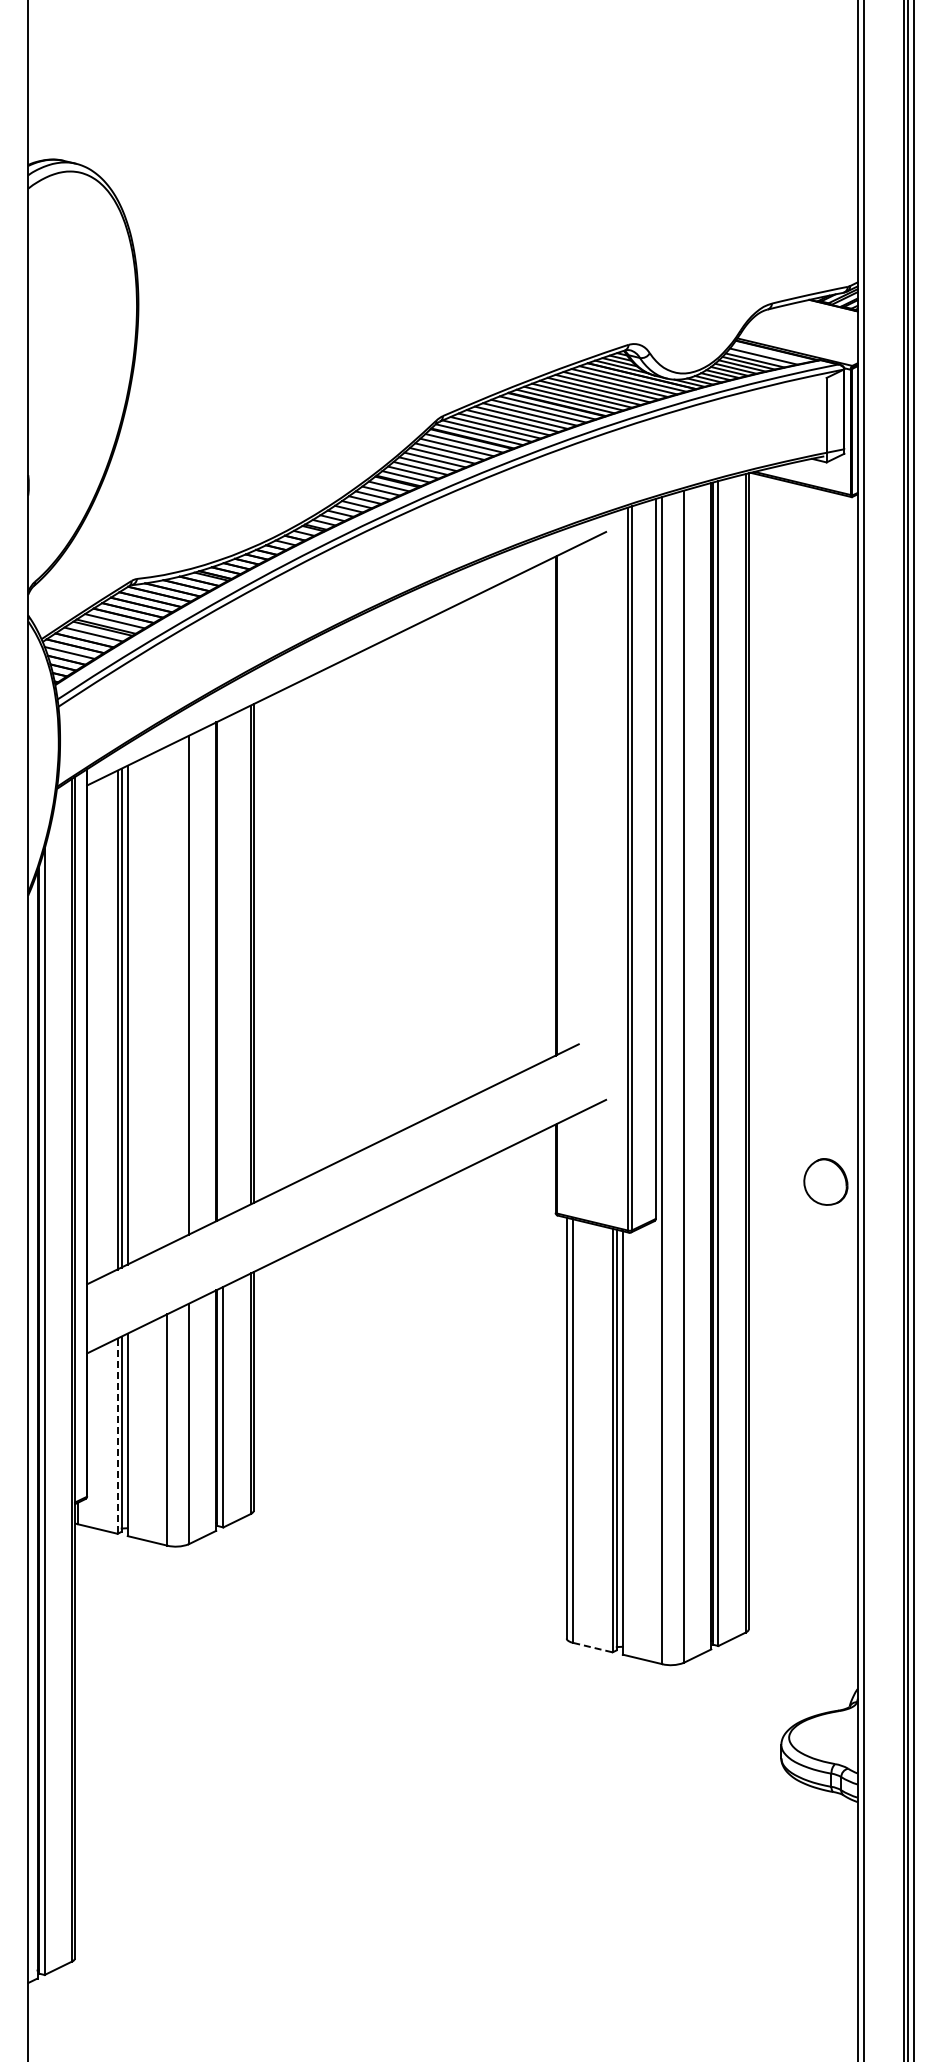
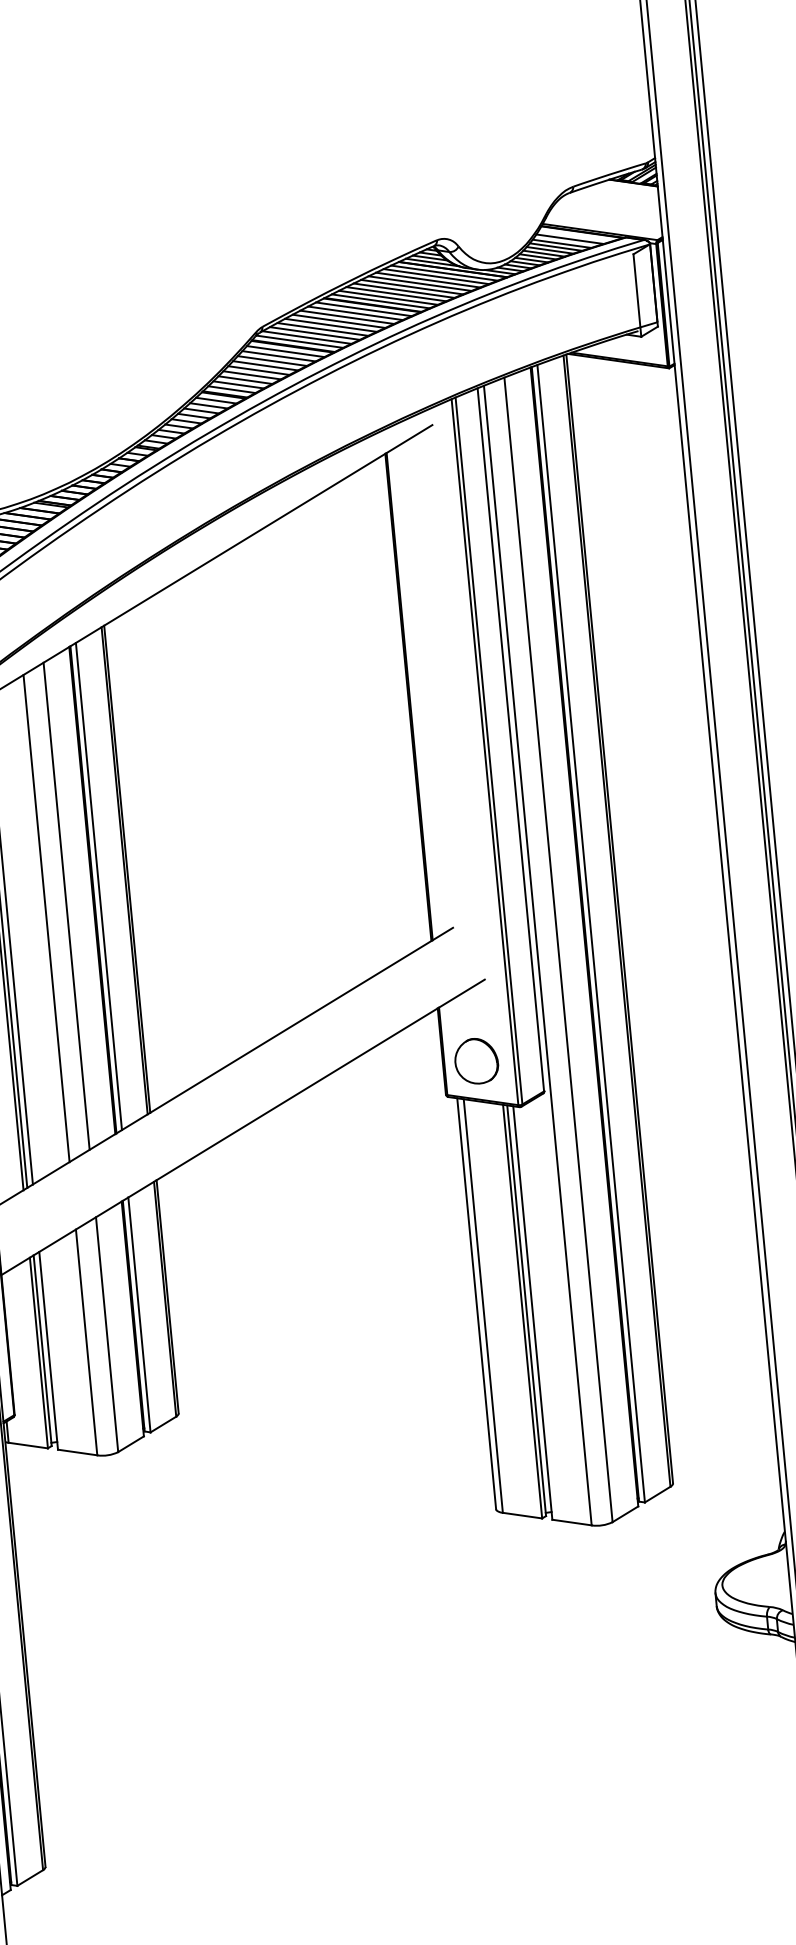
line: (223, 968) -> (99, 886), added
line: (167, 995) -> (46, 918), added
part: (825, 1181) -> (476, 1060), moved
line: (117, 1436) -> (38, 1353), dashed -> solid
line: (593, 1647) -> (523, 1515), dashed -> solid

